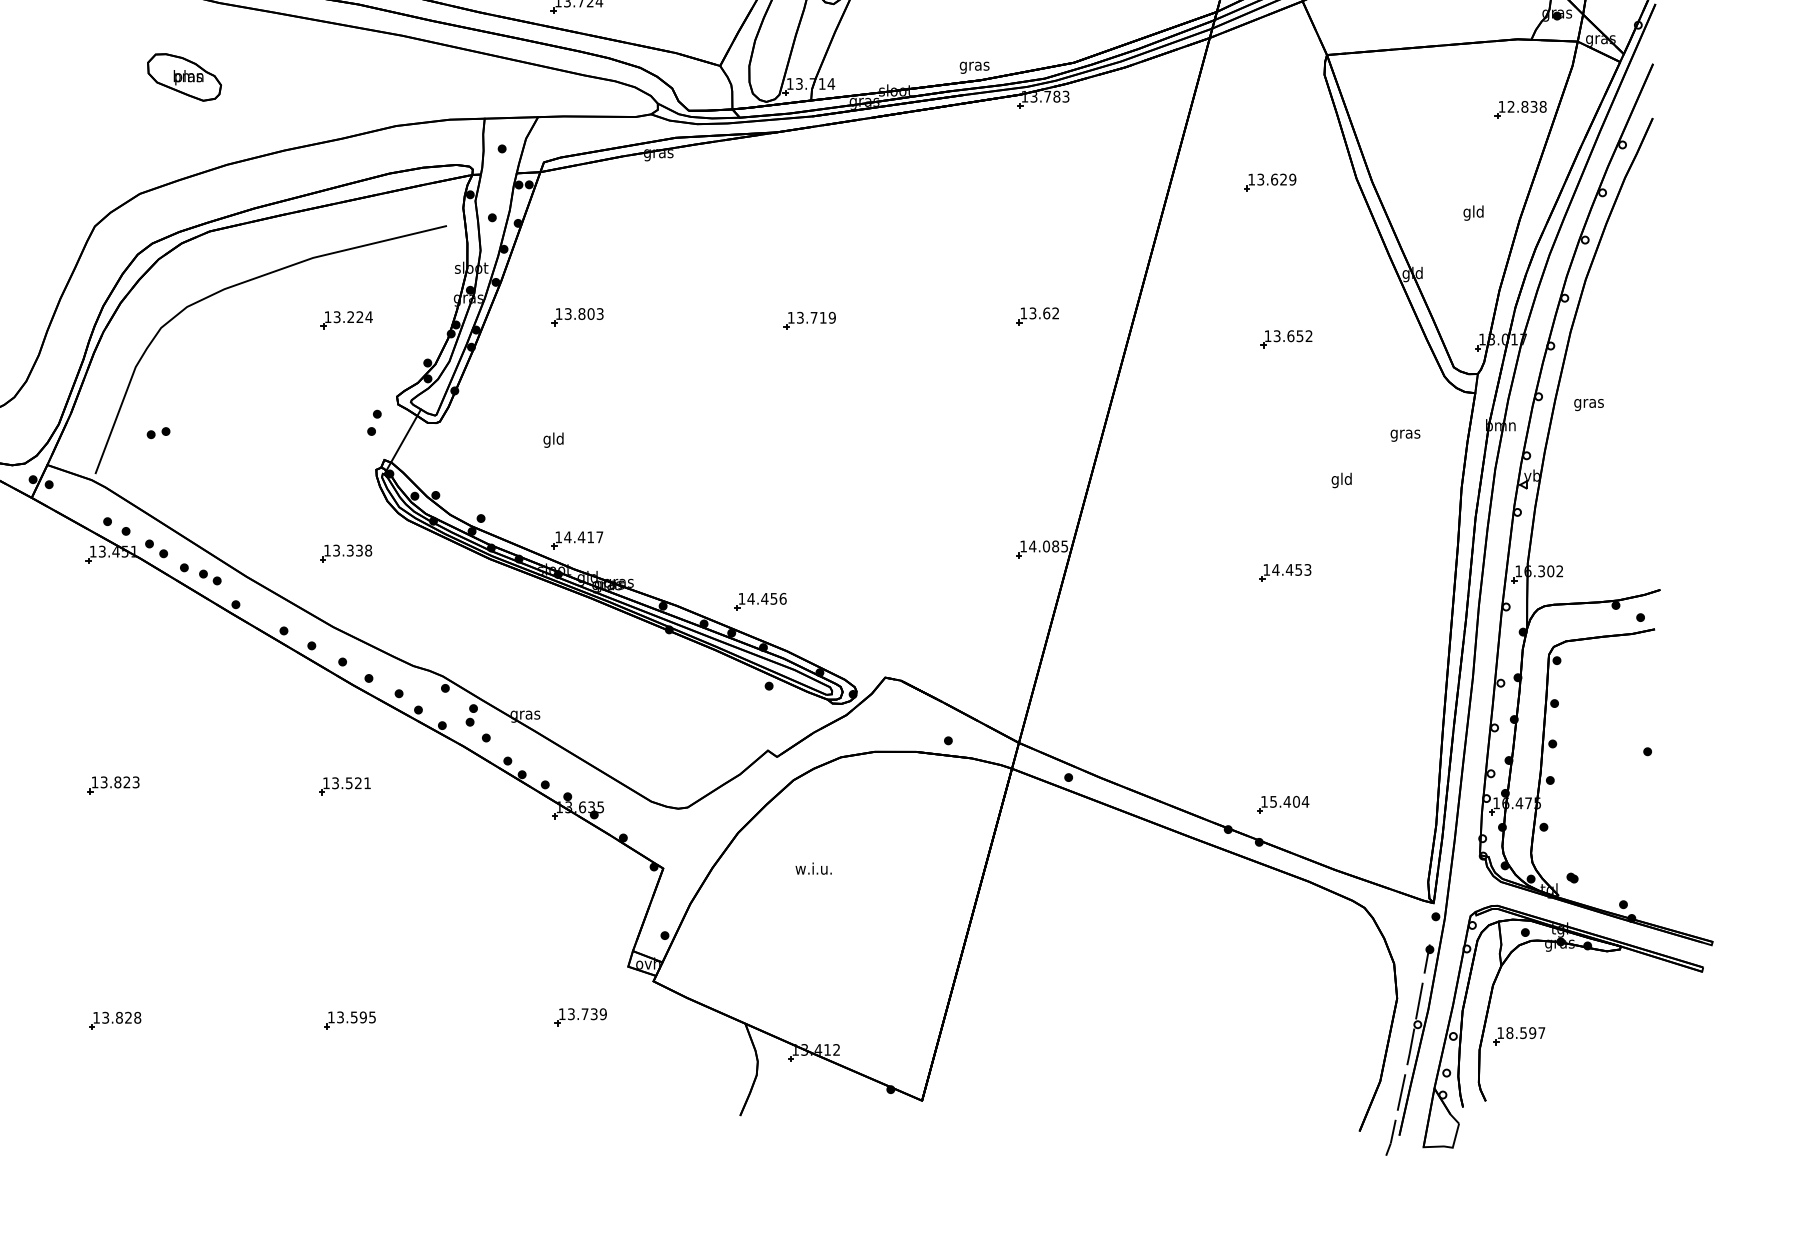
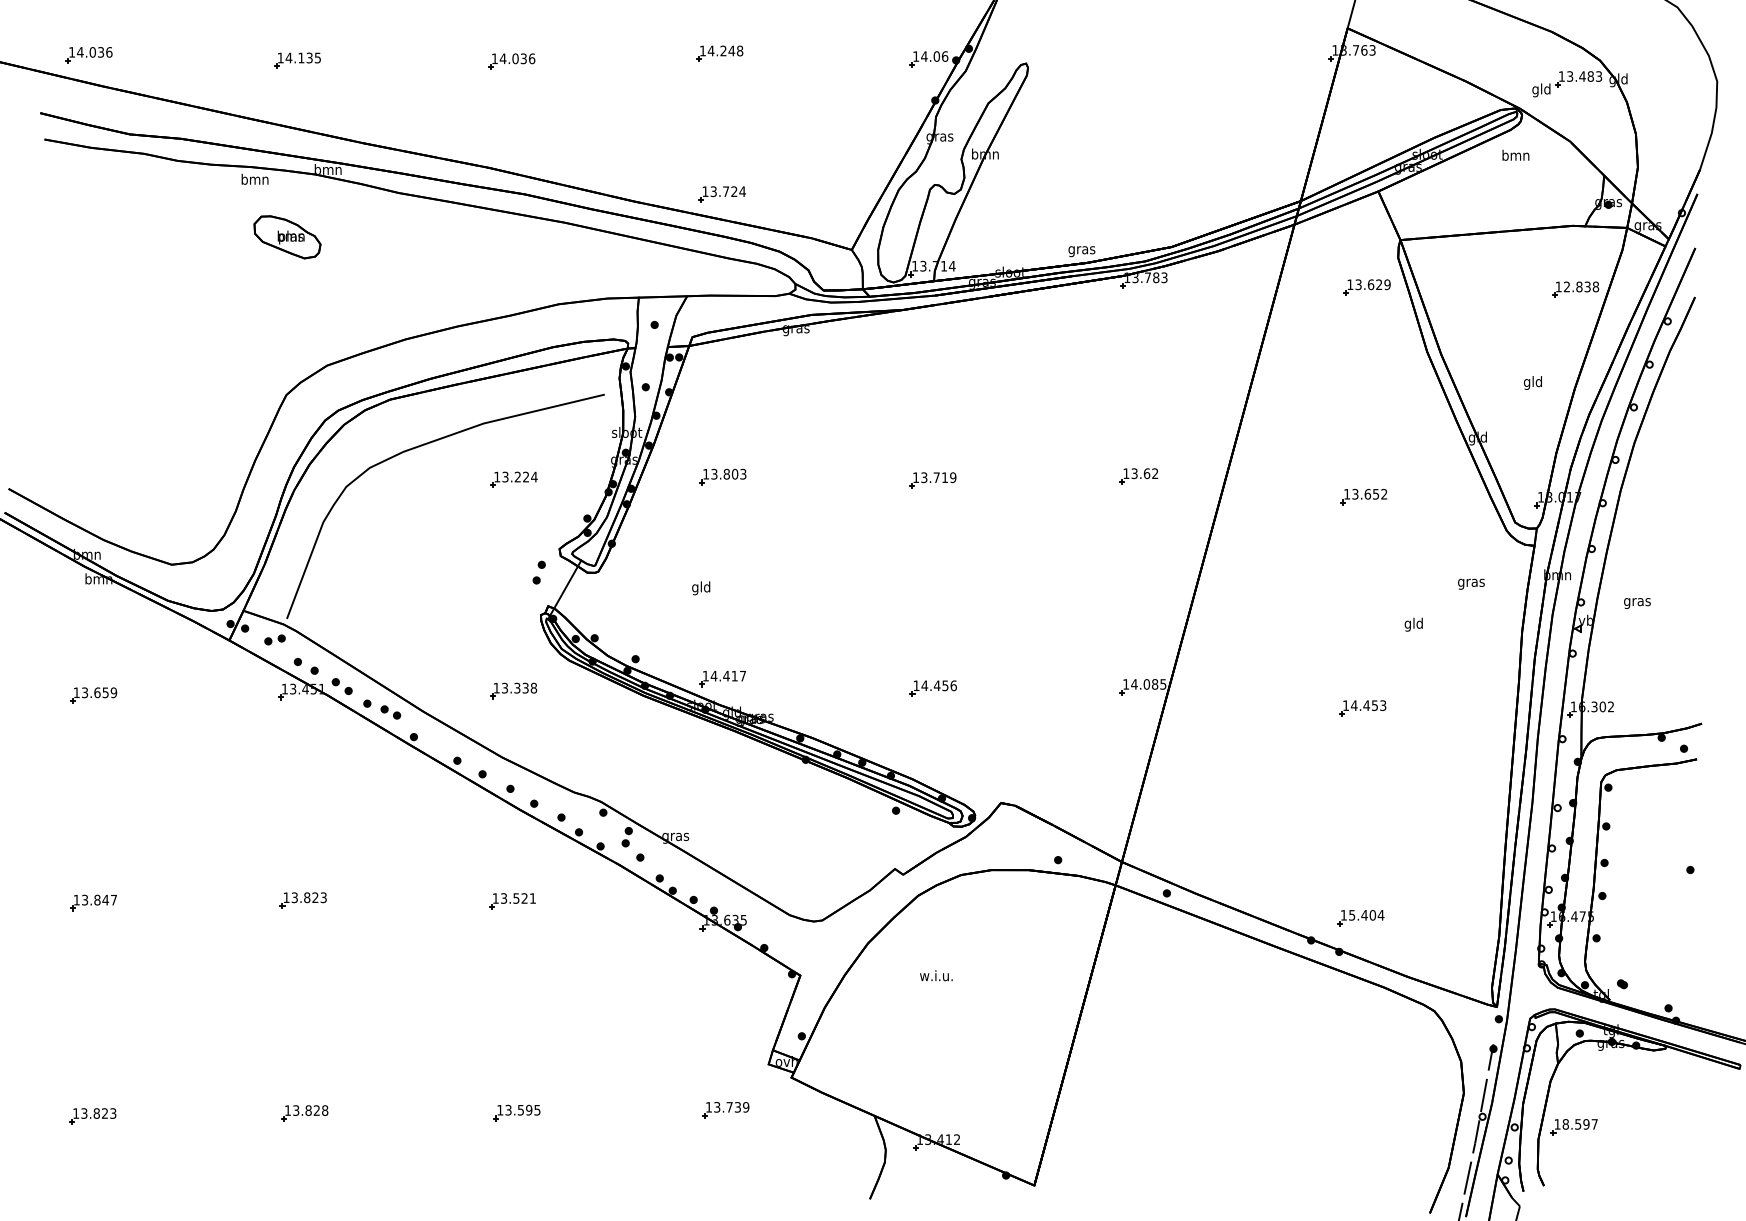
part: (184, 77) -> (287, 237), moved
part: (1269, 182) -> (1366, 287), moved
text: (1589, 404) -> (1637, 603), moved
part: (157, 432) -> (274, 639), moved
part: (759, 601) -> (932, 688), moved

